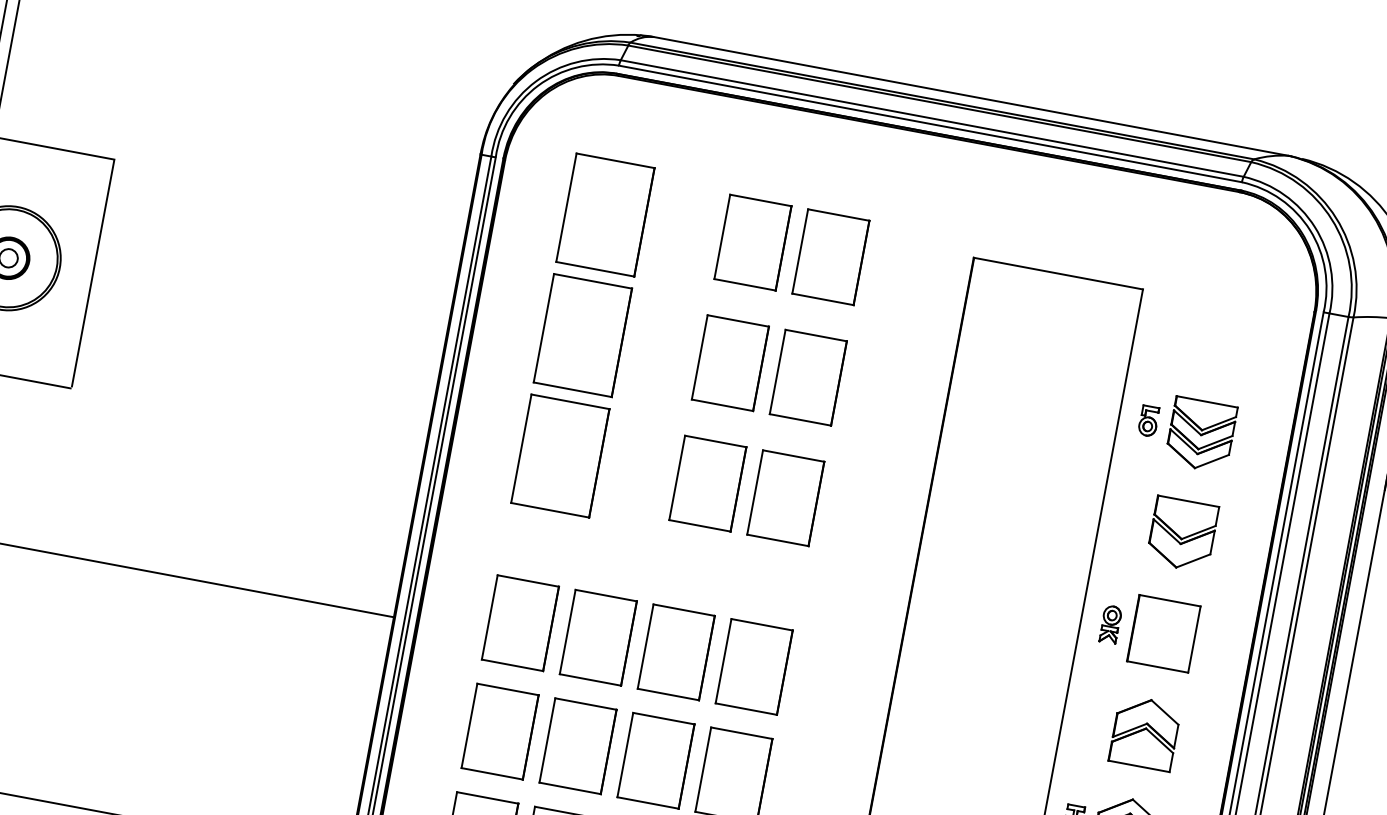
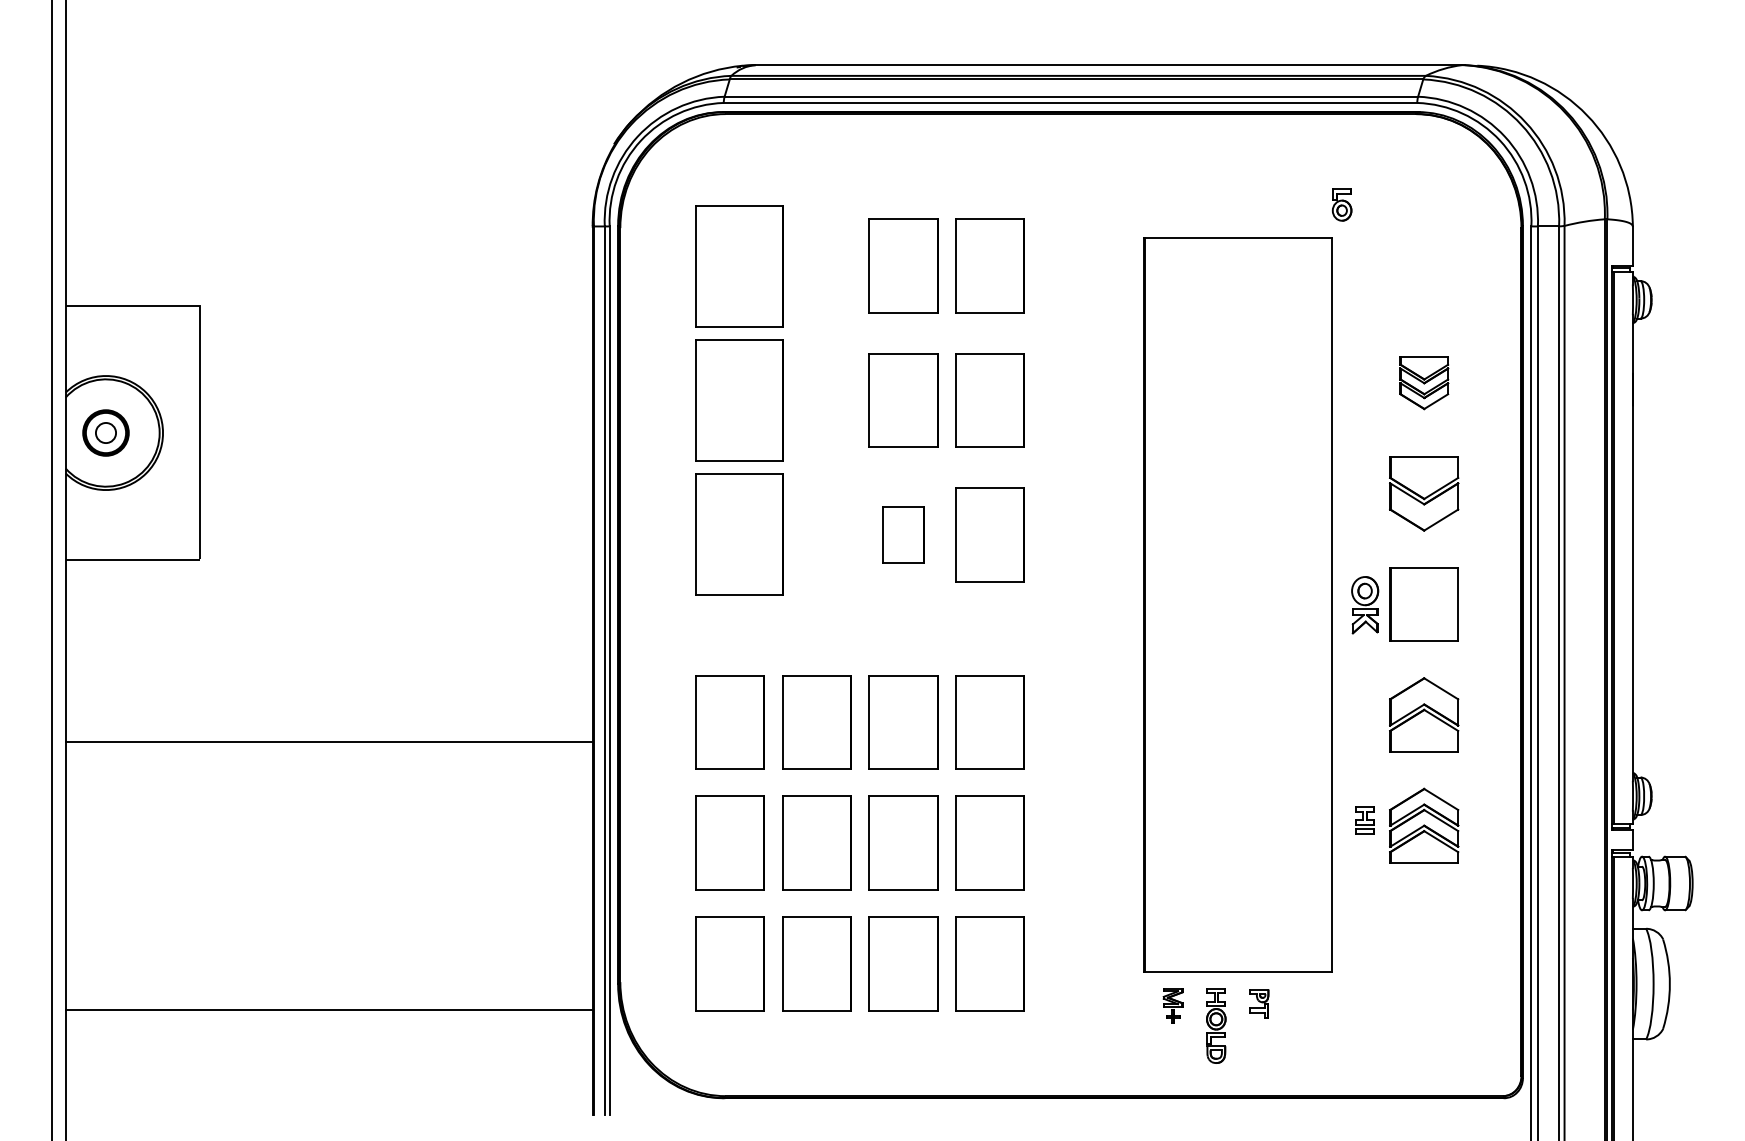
part: (1148, 420) -> (1341, 204), moved
part: (1201, 435) -> (1424, 383), size x0.7
part: (707, 483) -> (903, 534), size x0.6
part: (1110, 624) -> (1364, 605), size x1.4

